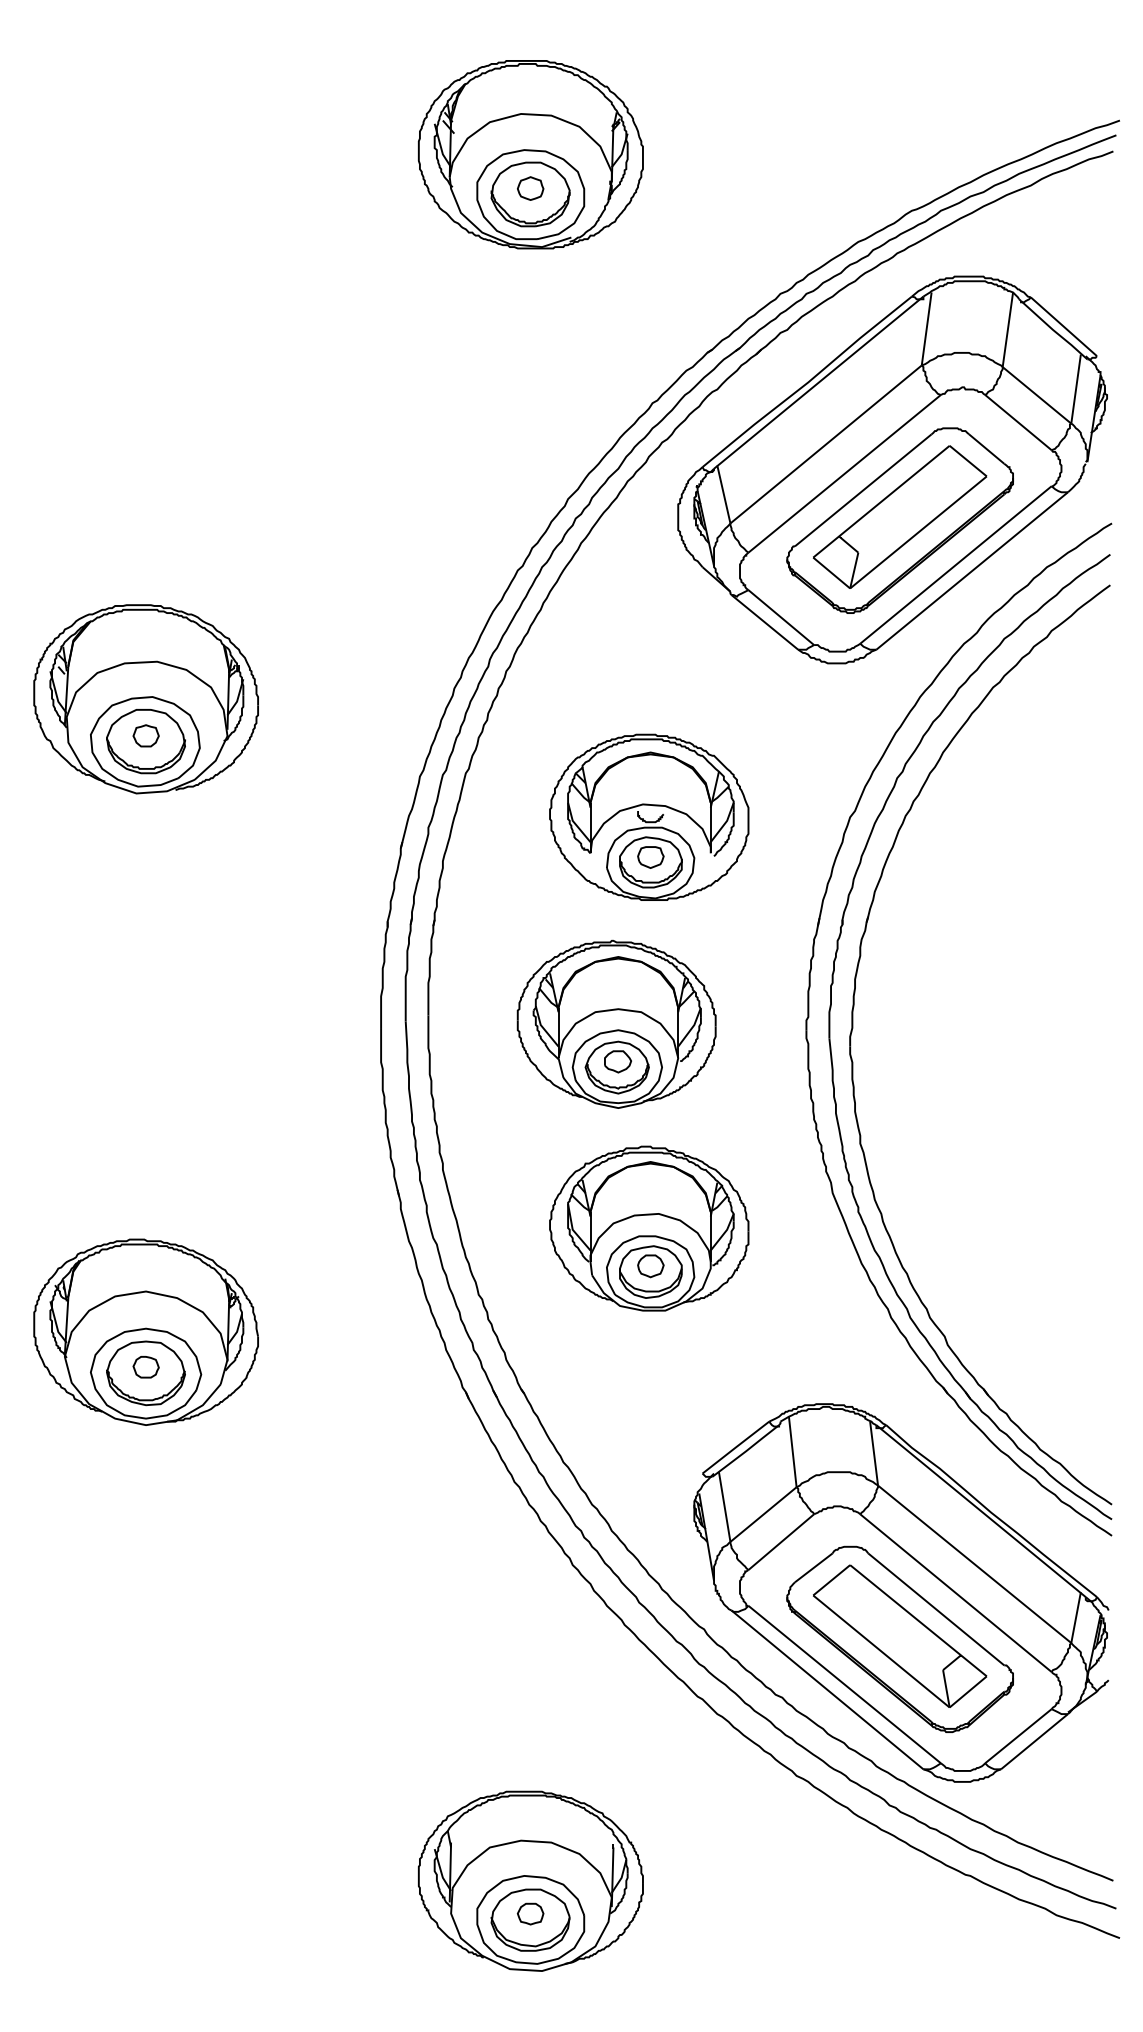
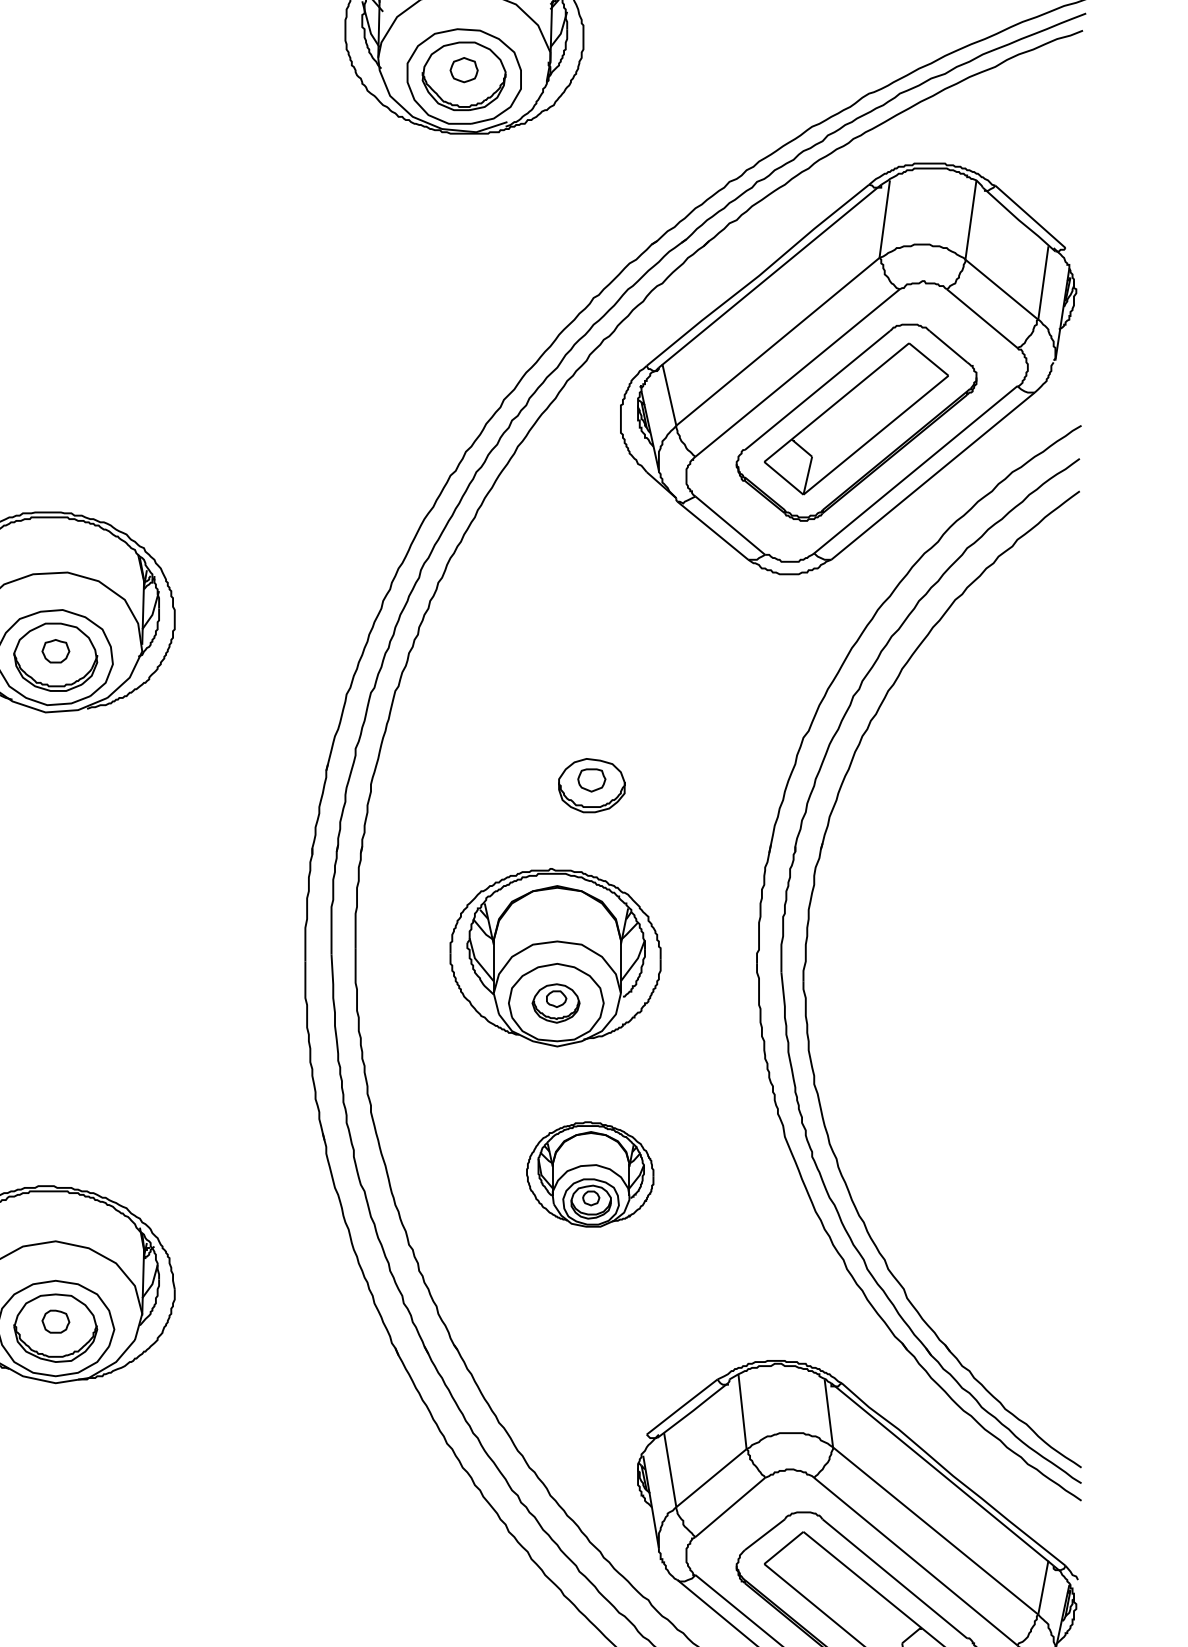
part: (649, 816) -> (590, 736), removed
part: (616, 1067) -> (555, 1003), size x0.7
part: (649, 1228) -> (590, 1174), size x0.6

